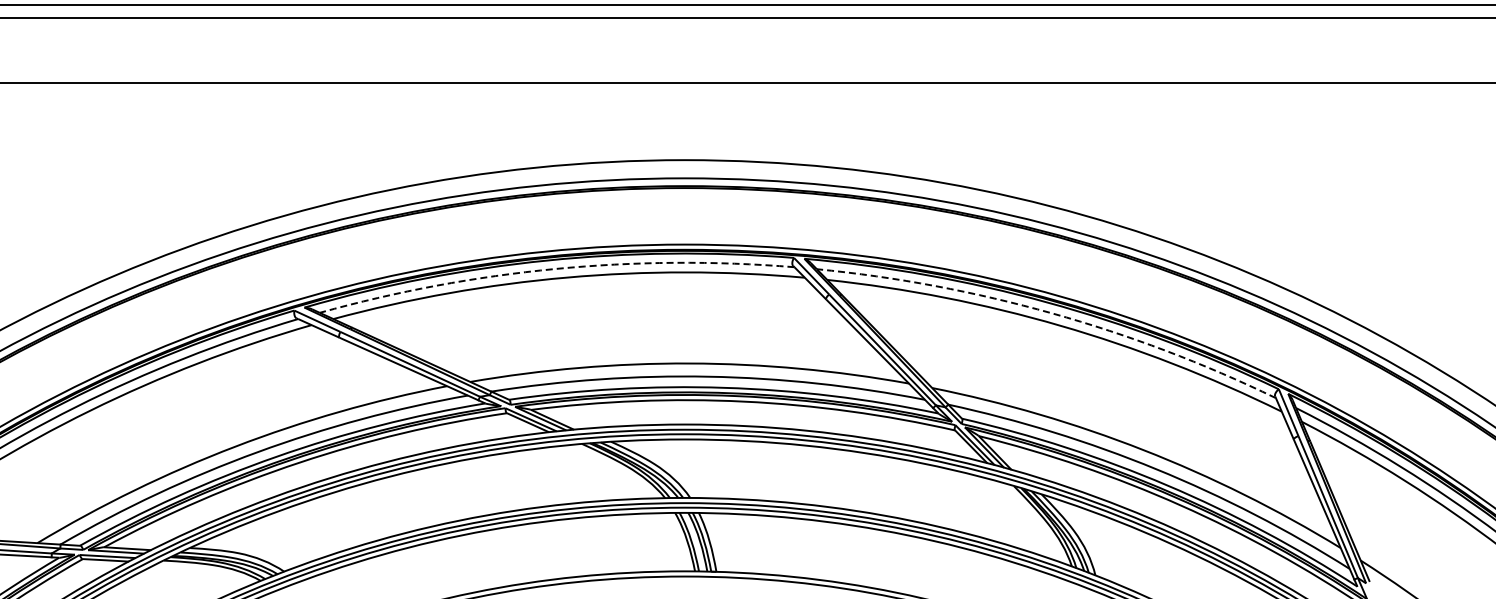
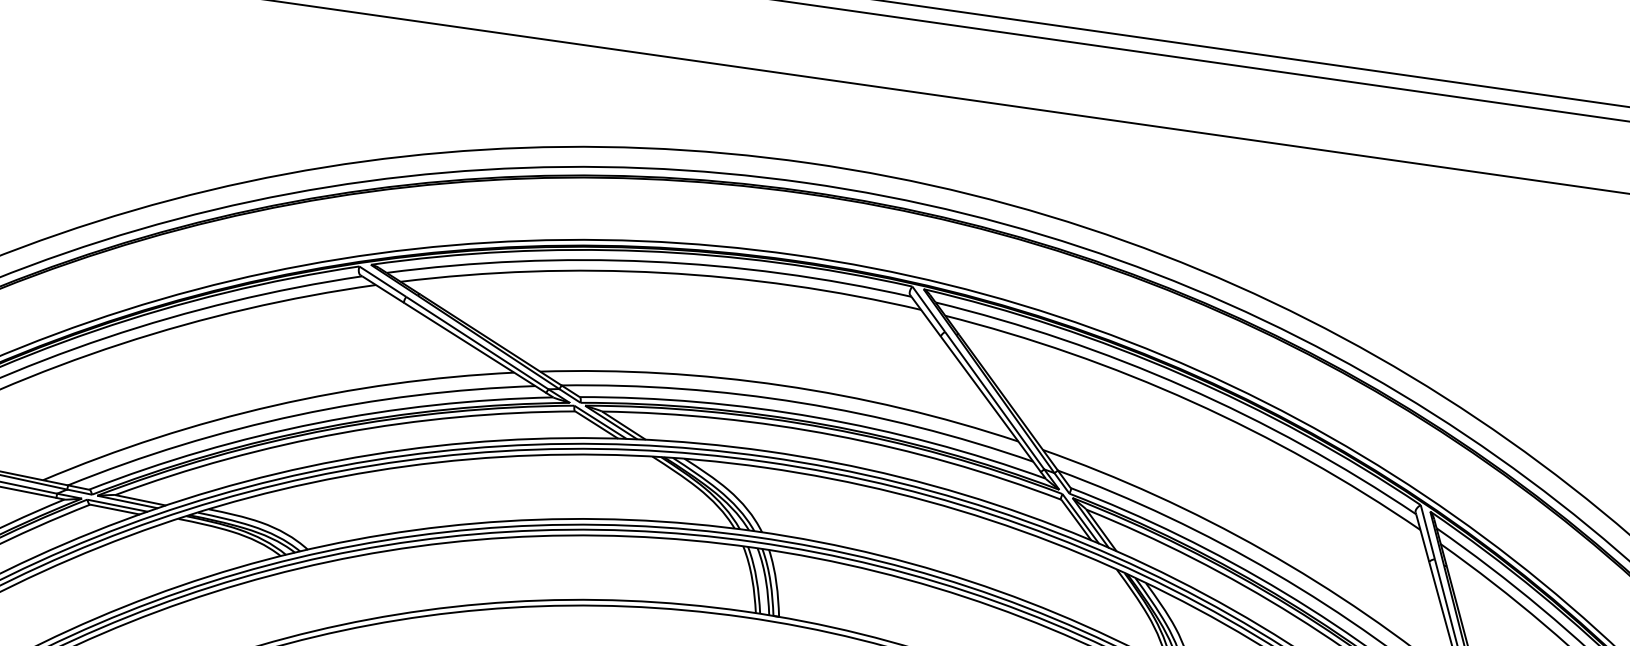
arc: (555, 269) -> (650, 262), dashed -> solid
arc: (1052, 313) -> (1185, 387), dashed -> solid

